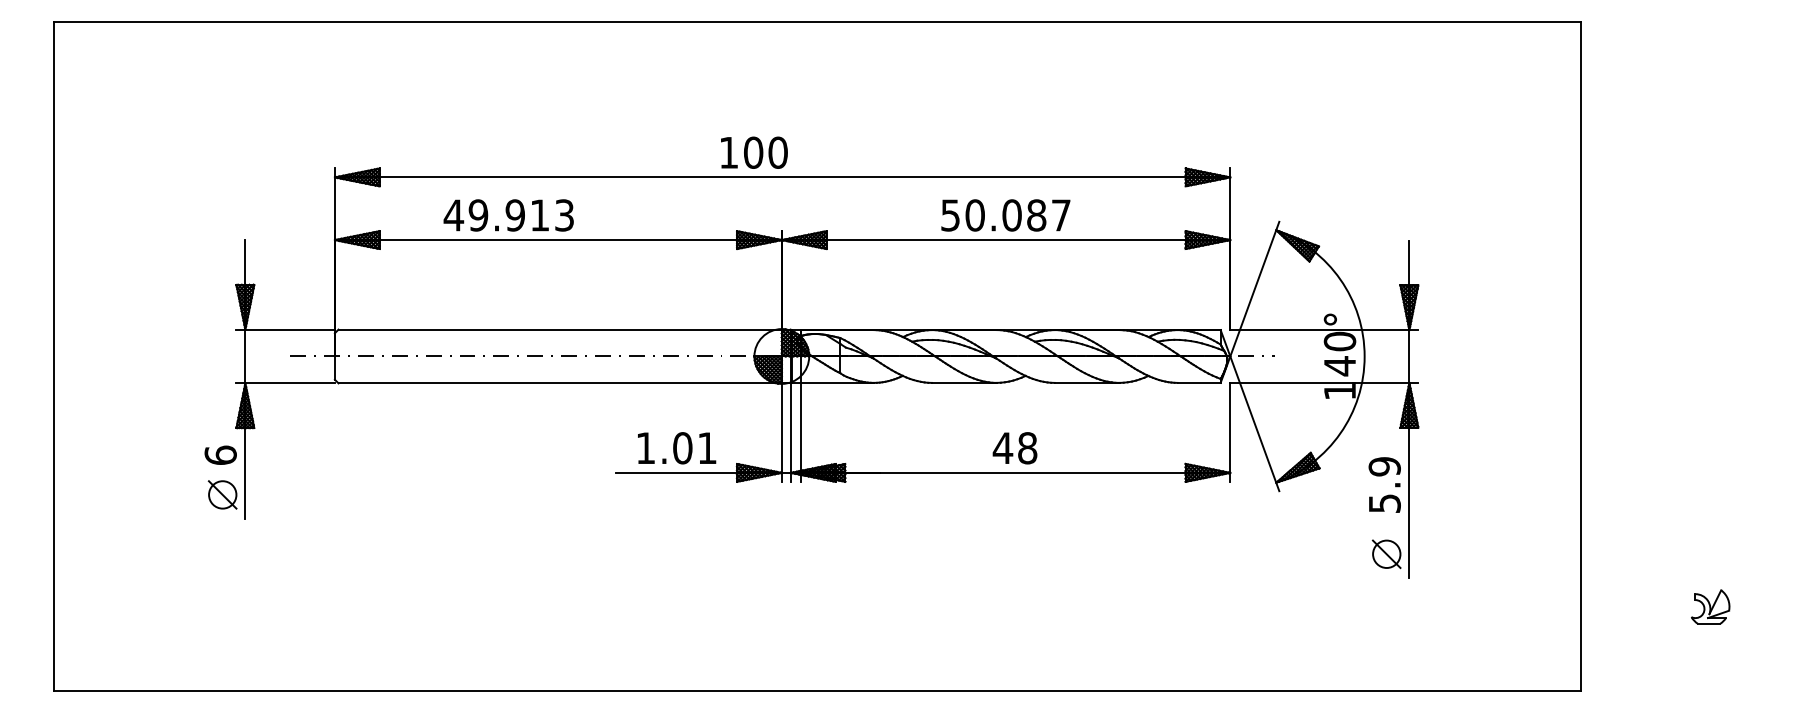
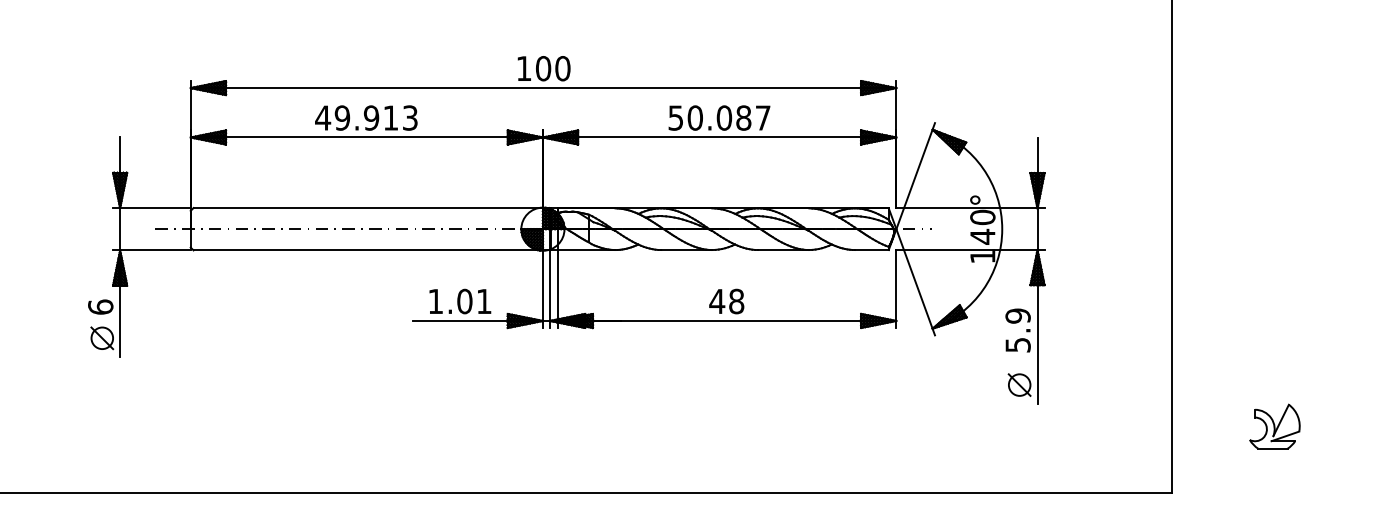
text: (754, 152) -> (544, 68), moved
text: (508, 215) -> (366, 118), moved
part: (1710, 606) -> (1274, 426), size x1.67

